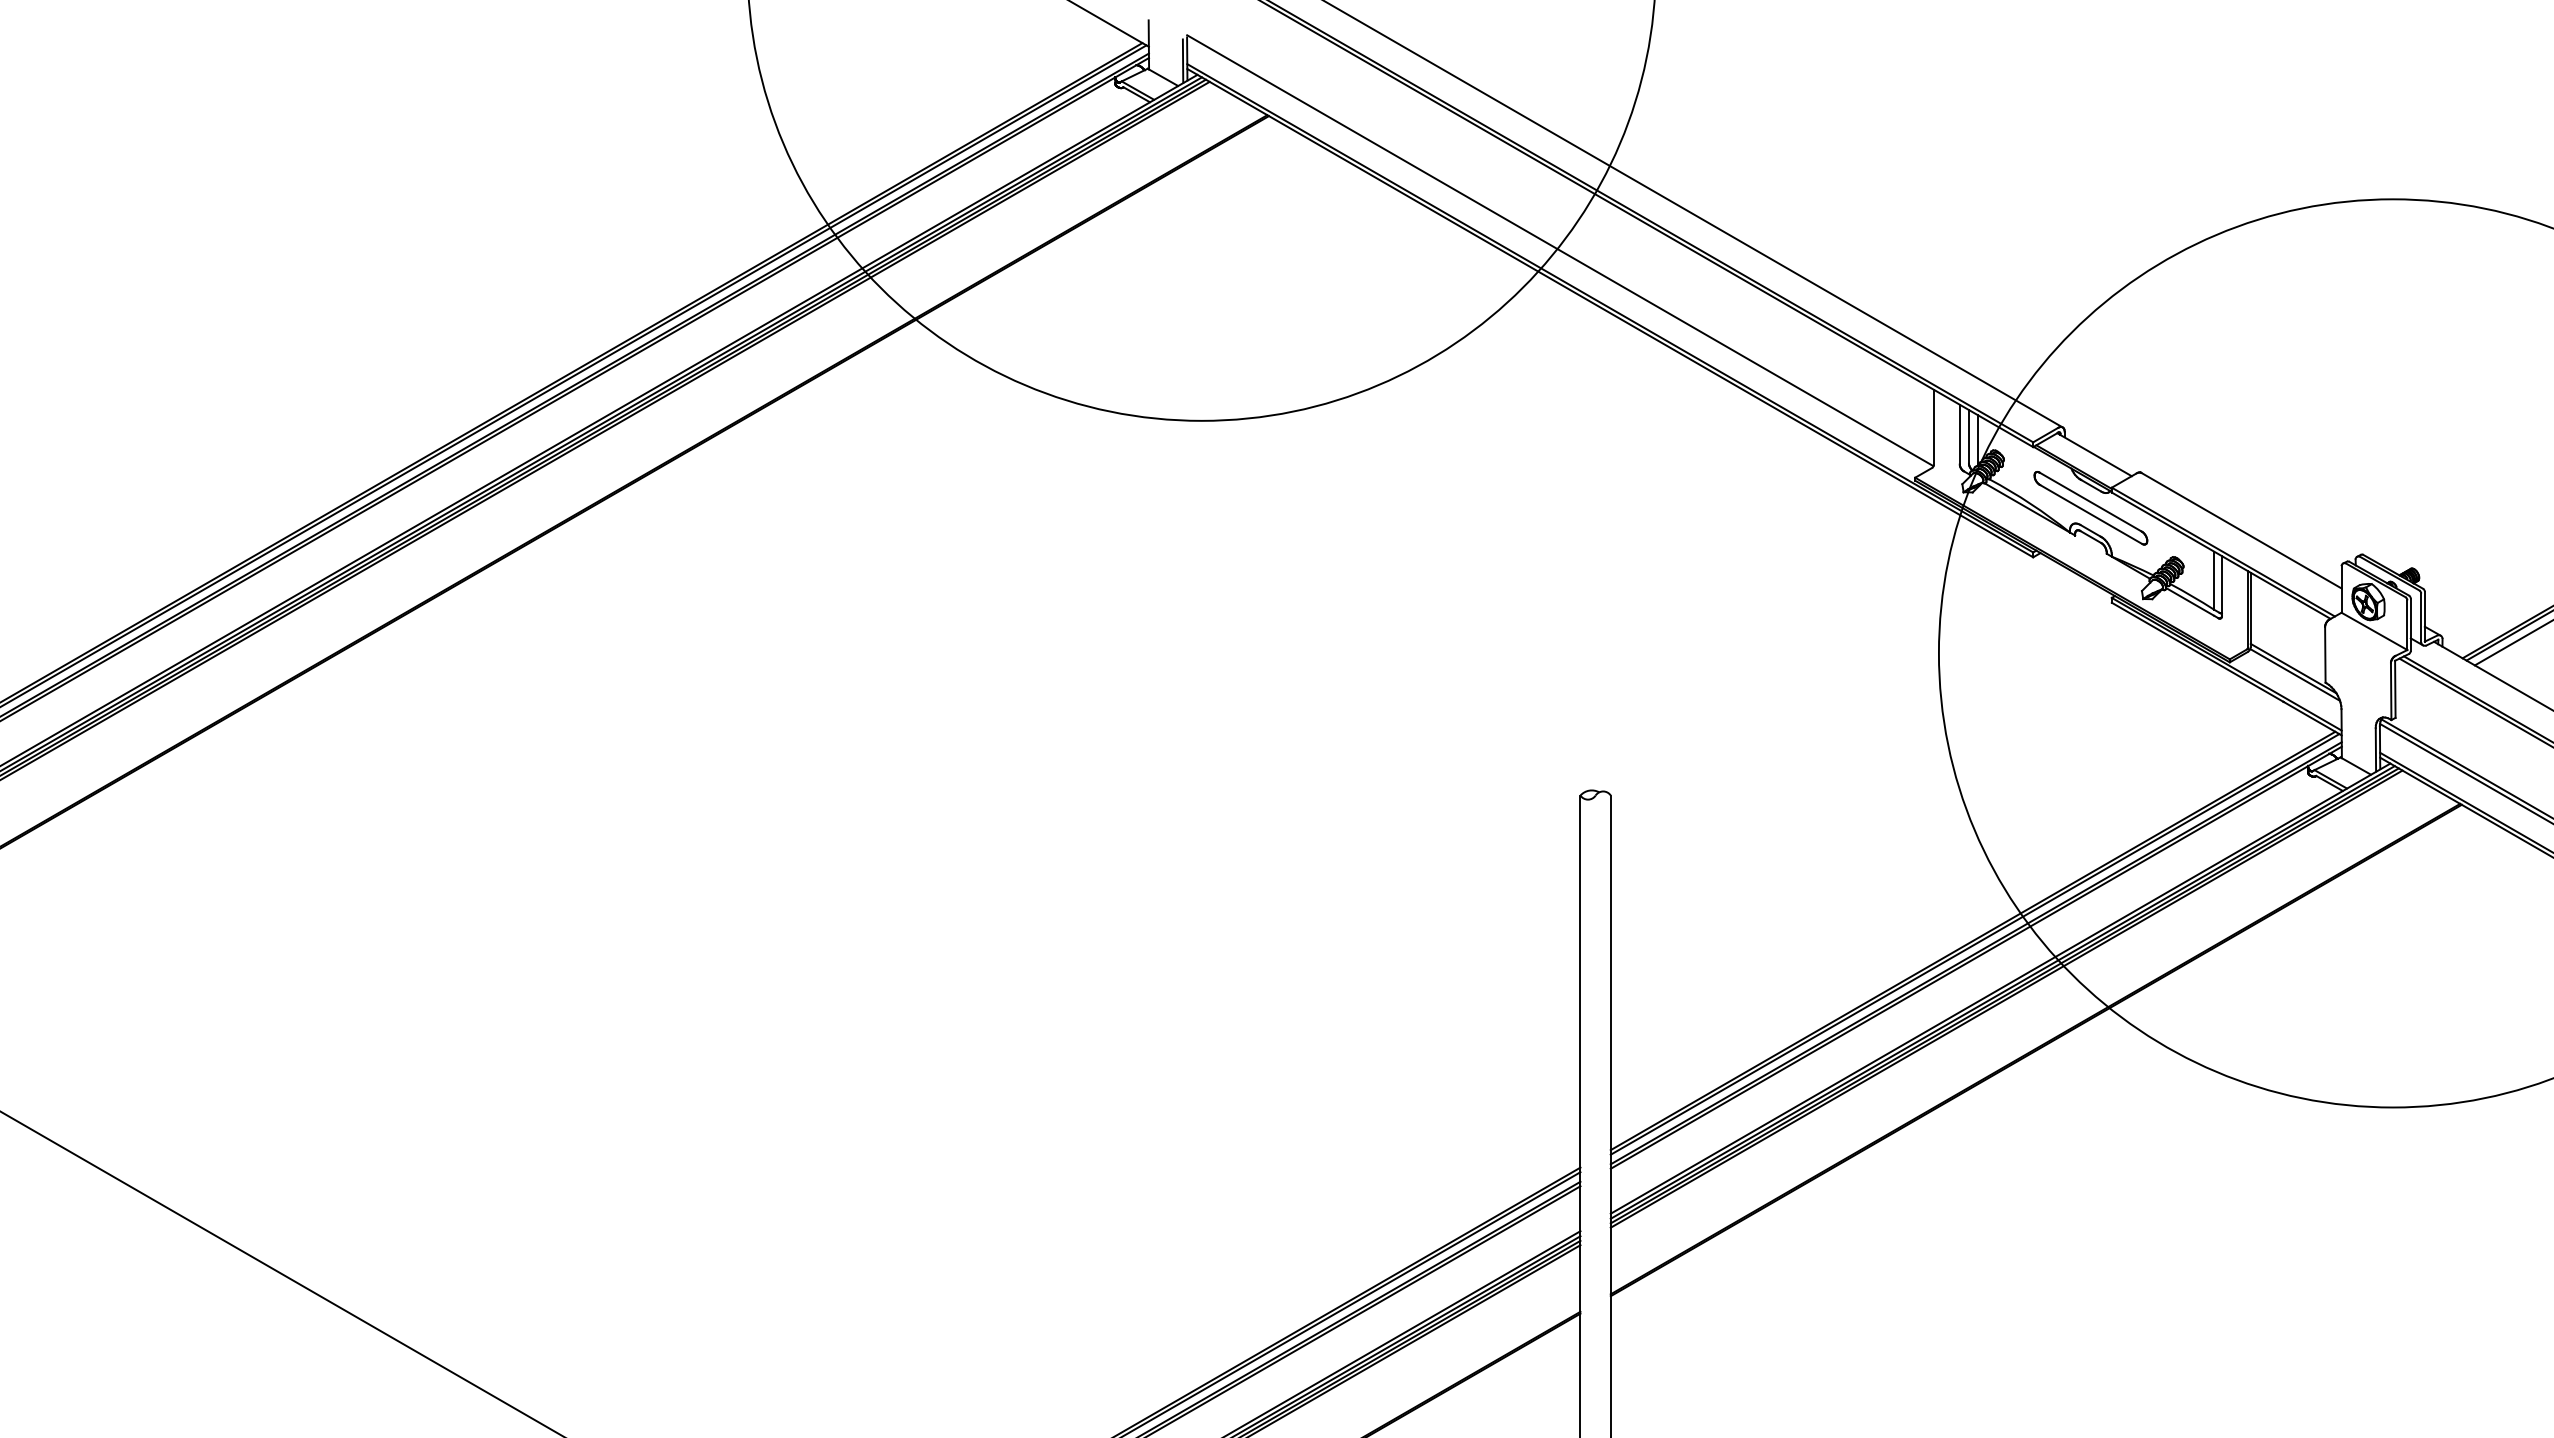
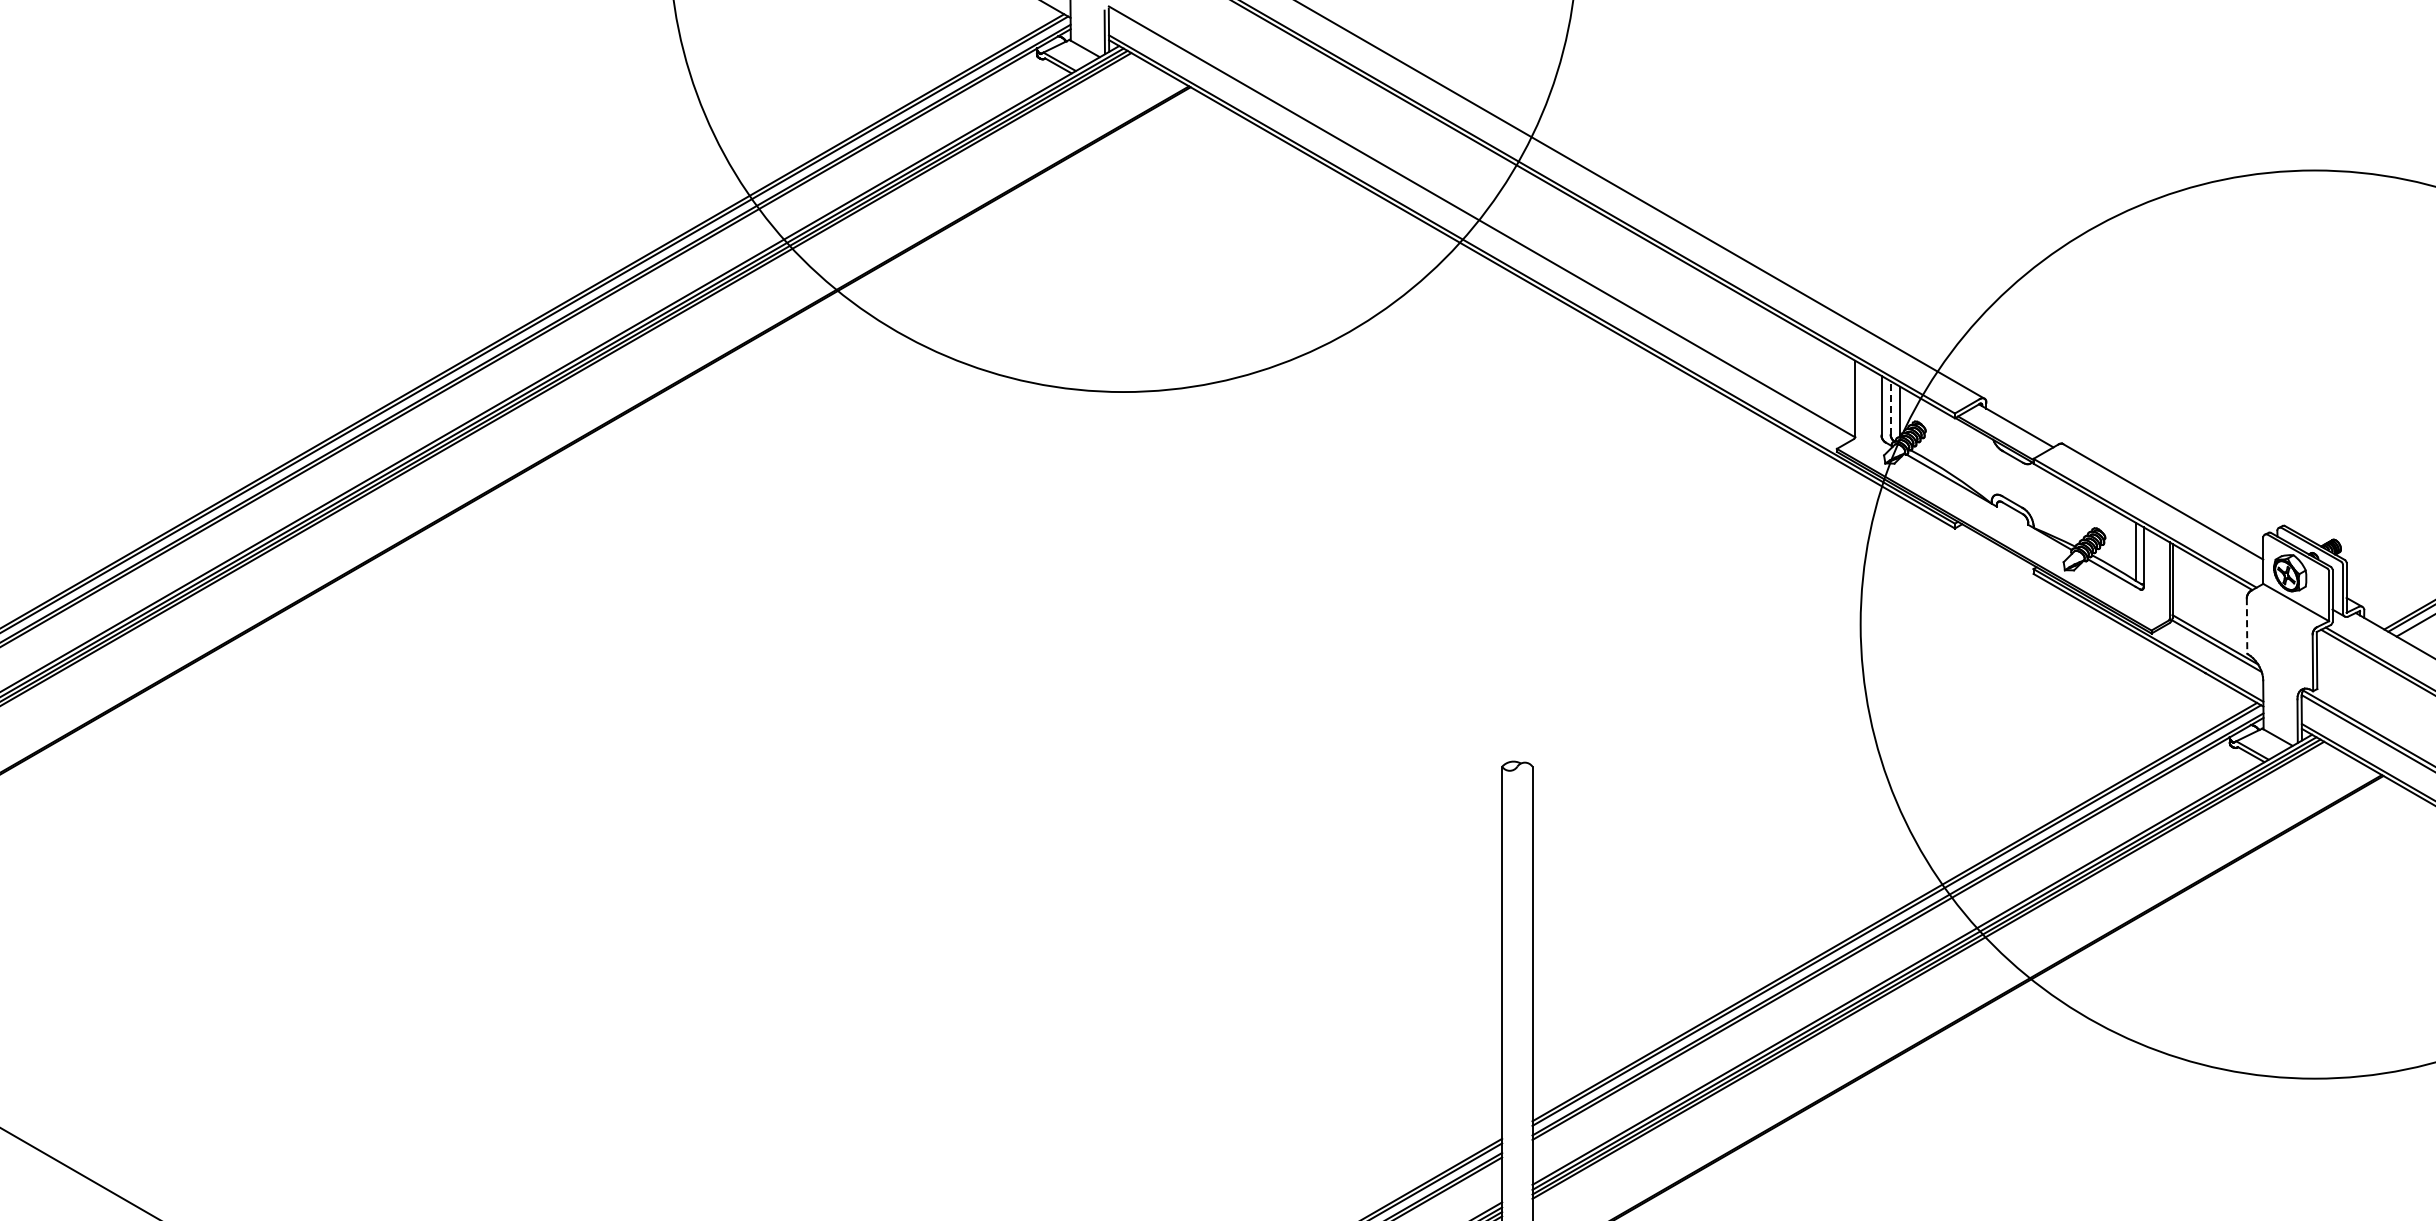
line: (1968, 436) -> (1890, 407), solid -> dashed
part: (2090, 508) -> (2012, 479), removed
line: (2325, 654) -> (2247, 625), solid -> dashed

